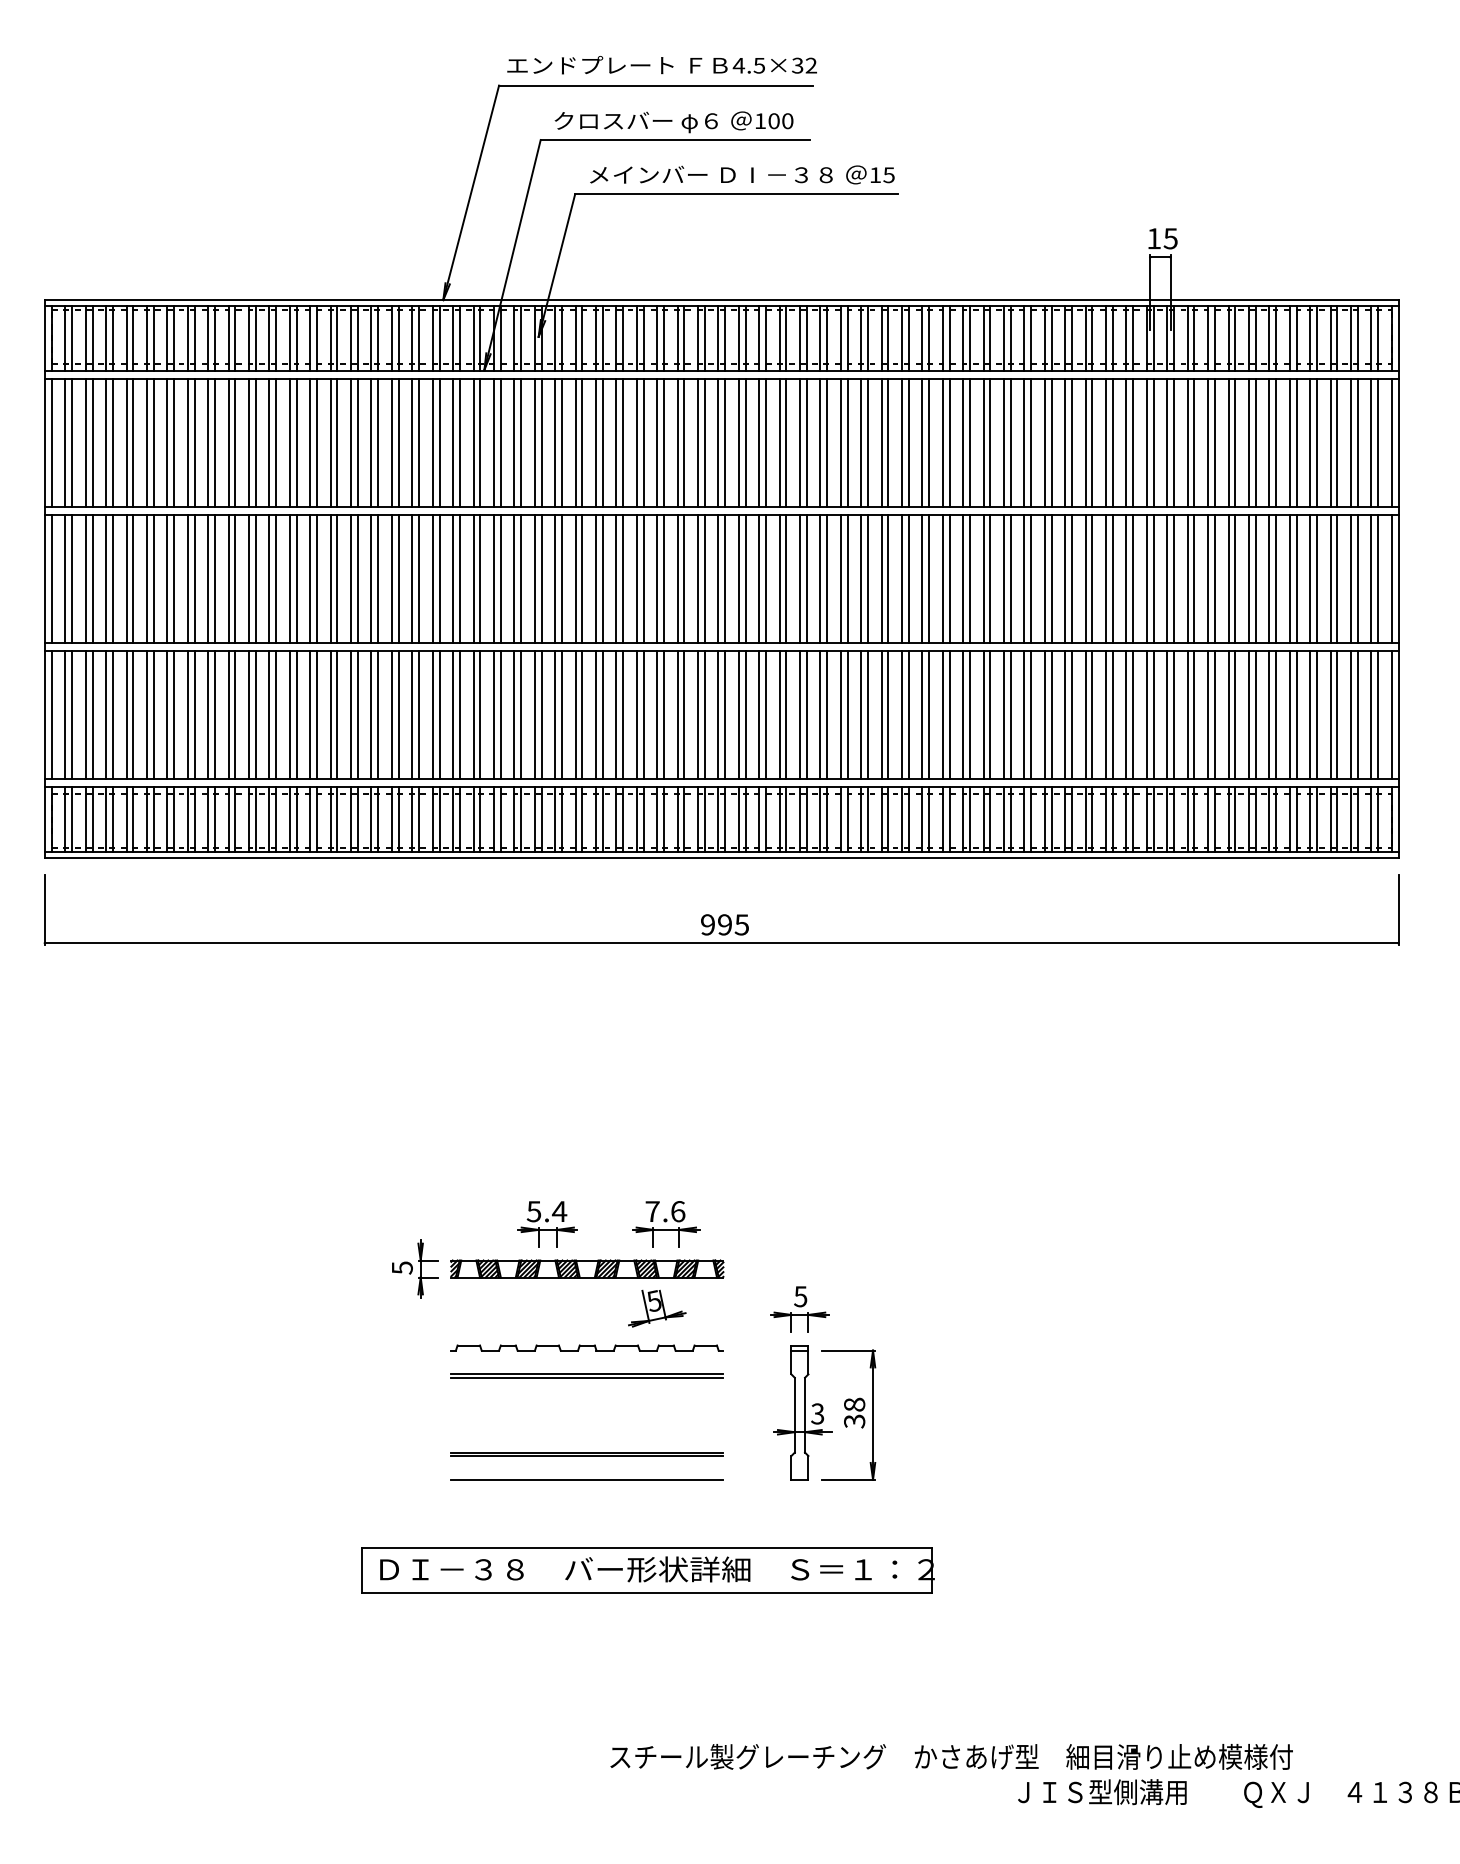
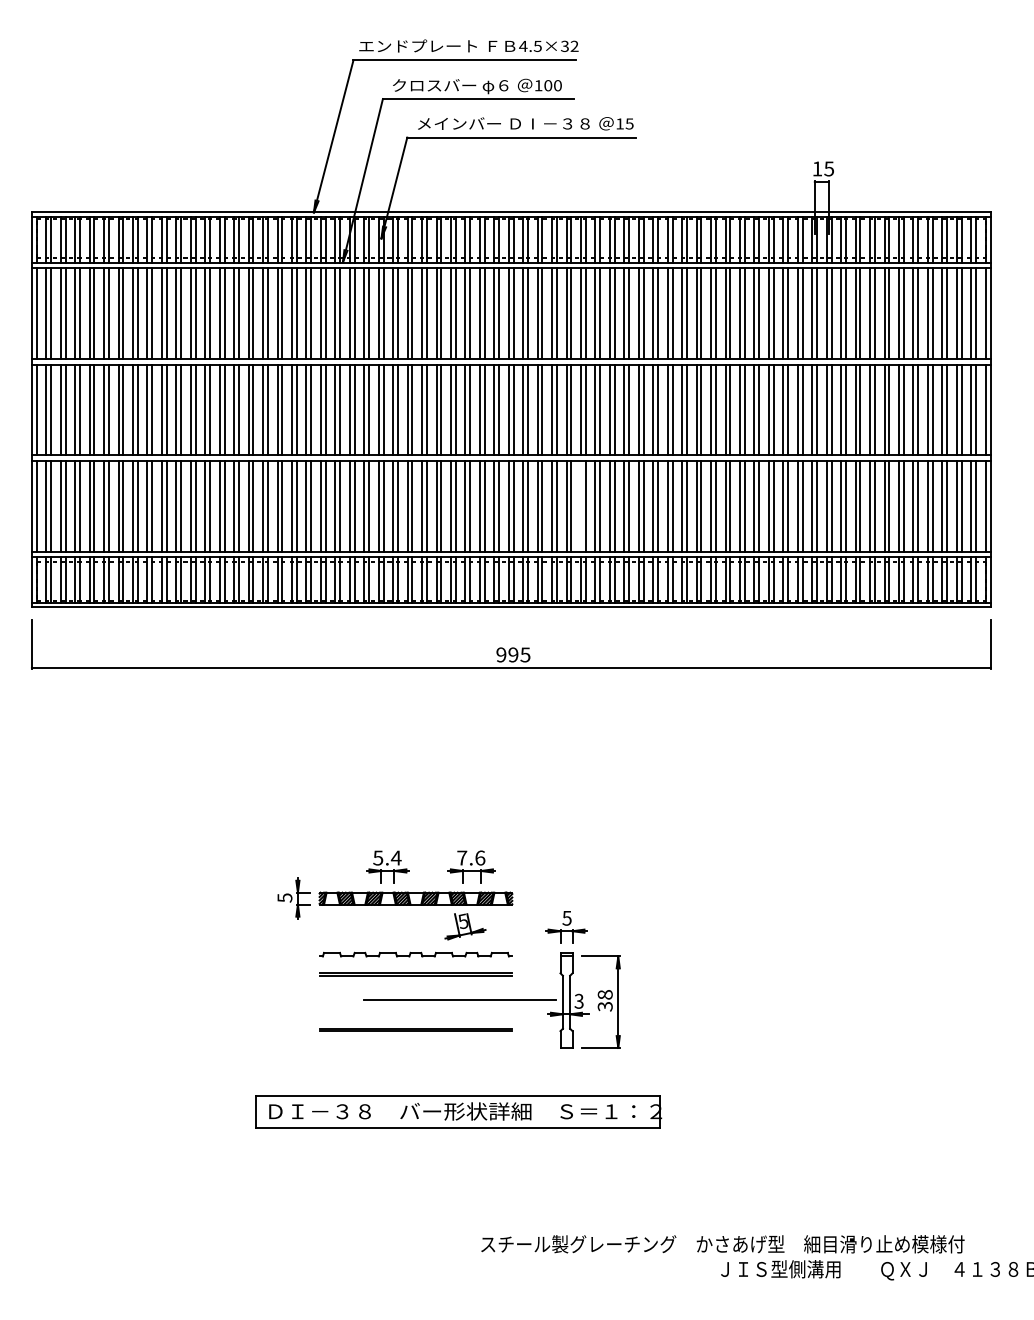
line: (820, 714) -> (581, 505), removed
line: (586, 1479) -> (459, 999), moved
text: (951, 1756) -> (722, 1243), moved

